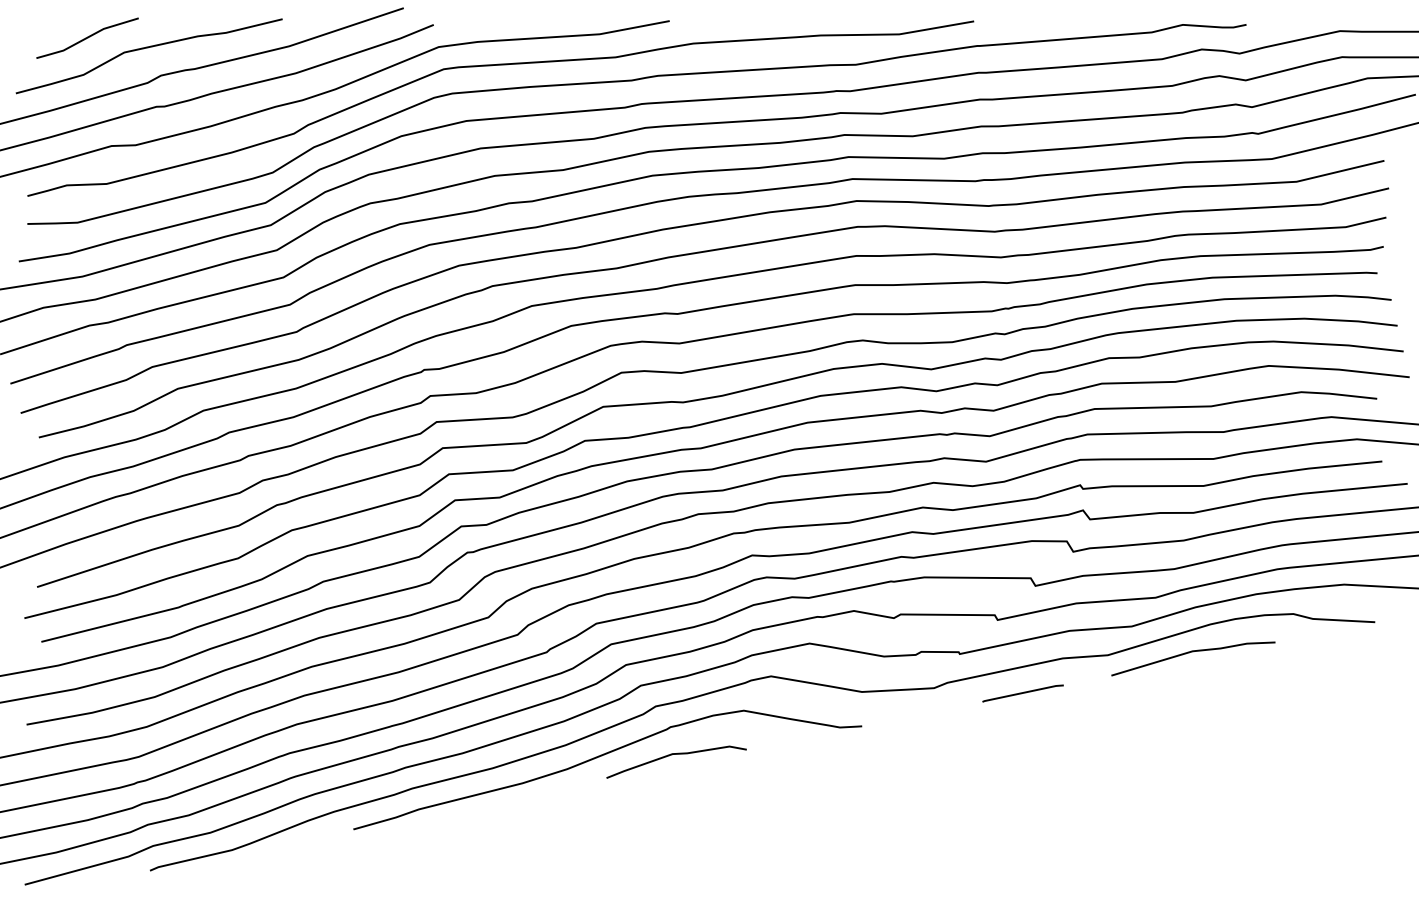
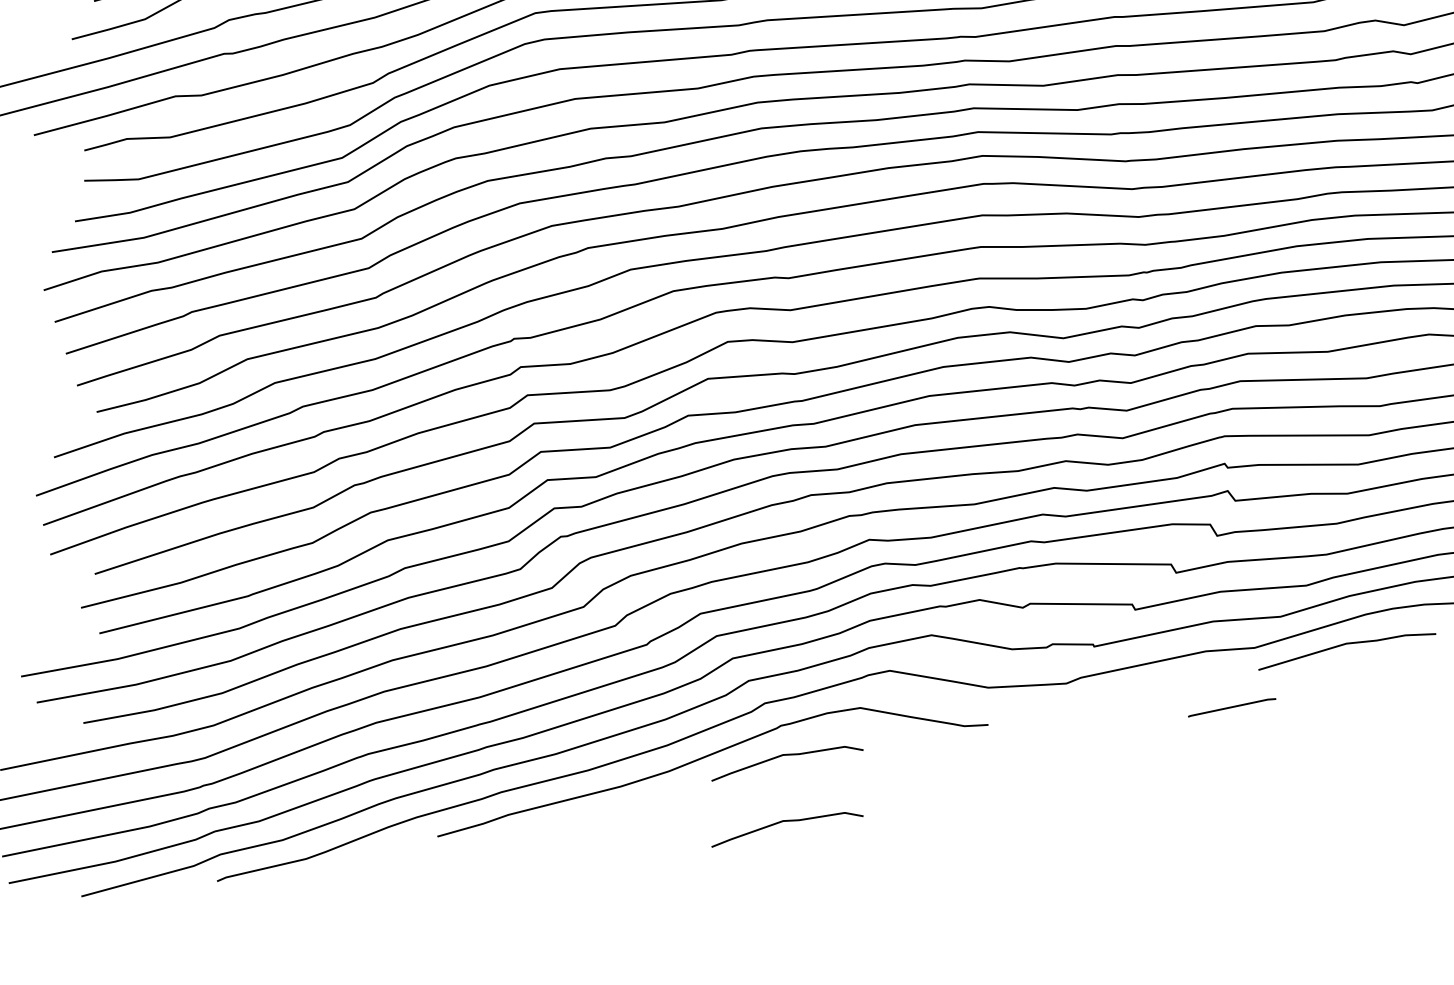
line: (1022, 693) -> (1231, 707), moved
curve: (676, 815) -> (787, 821), added

